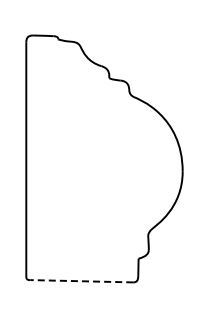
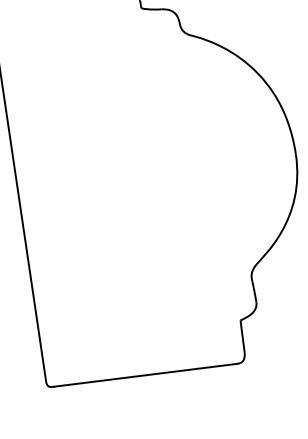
line: (81, 281) -> (145, 375), dashed -> solid

